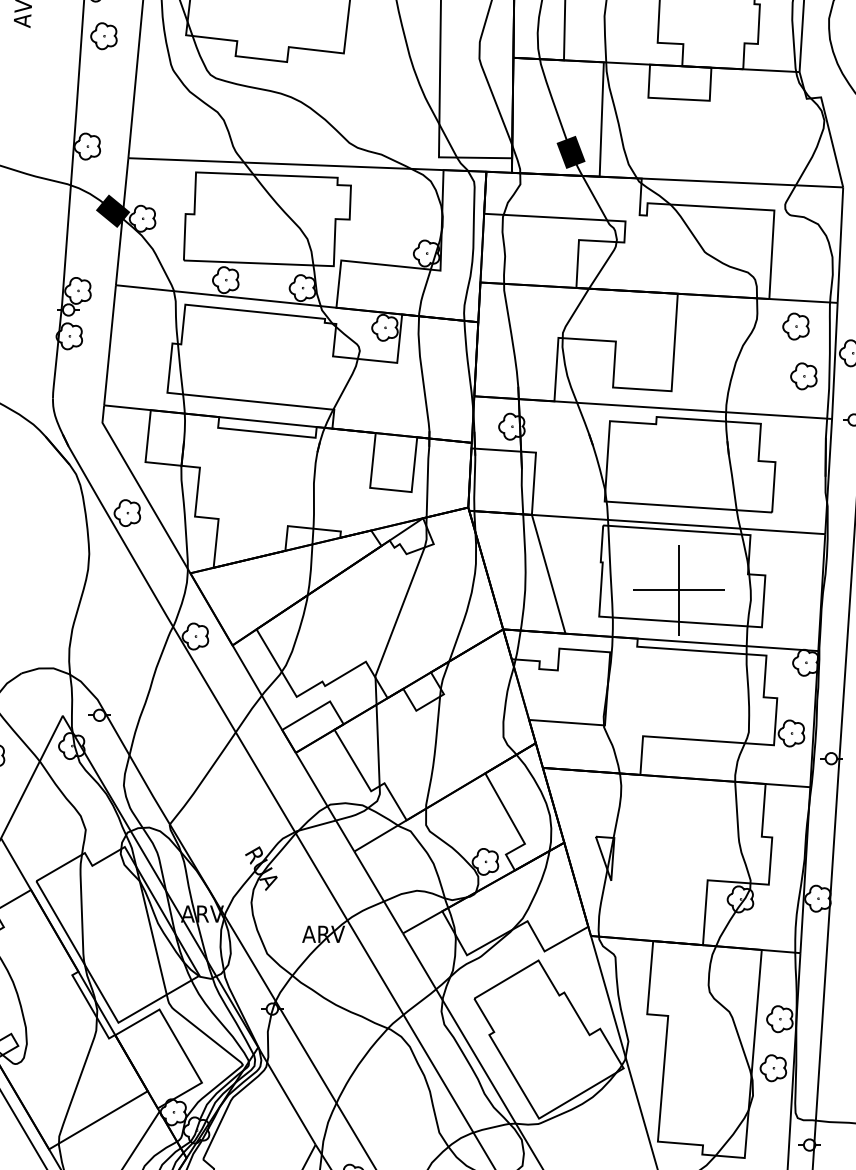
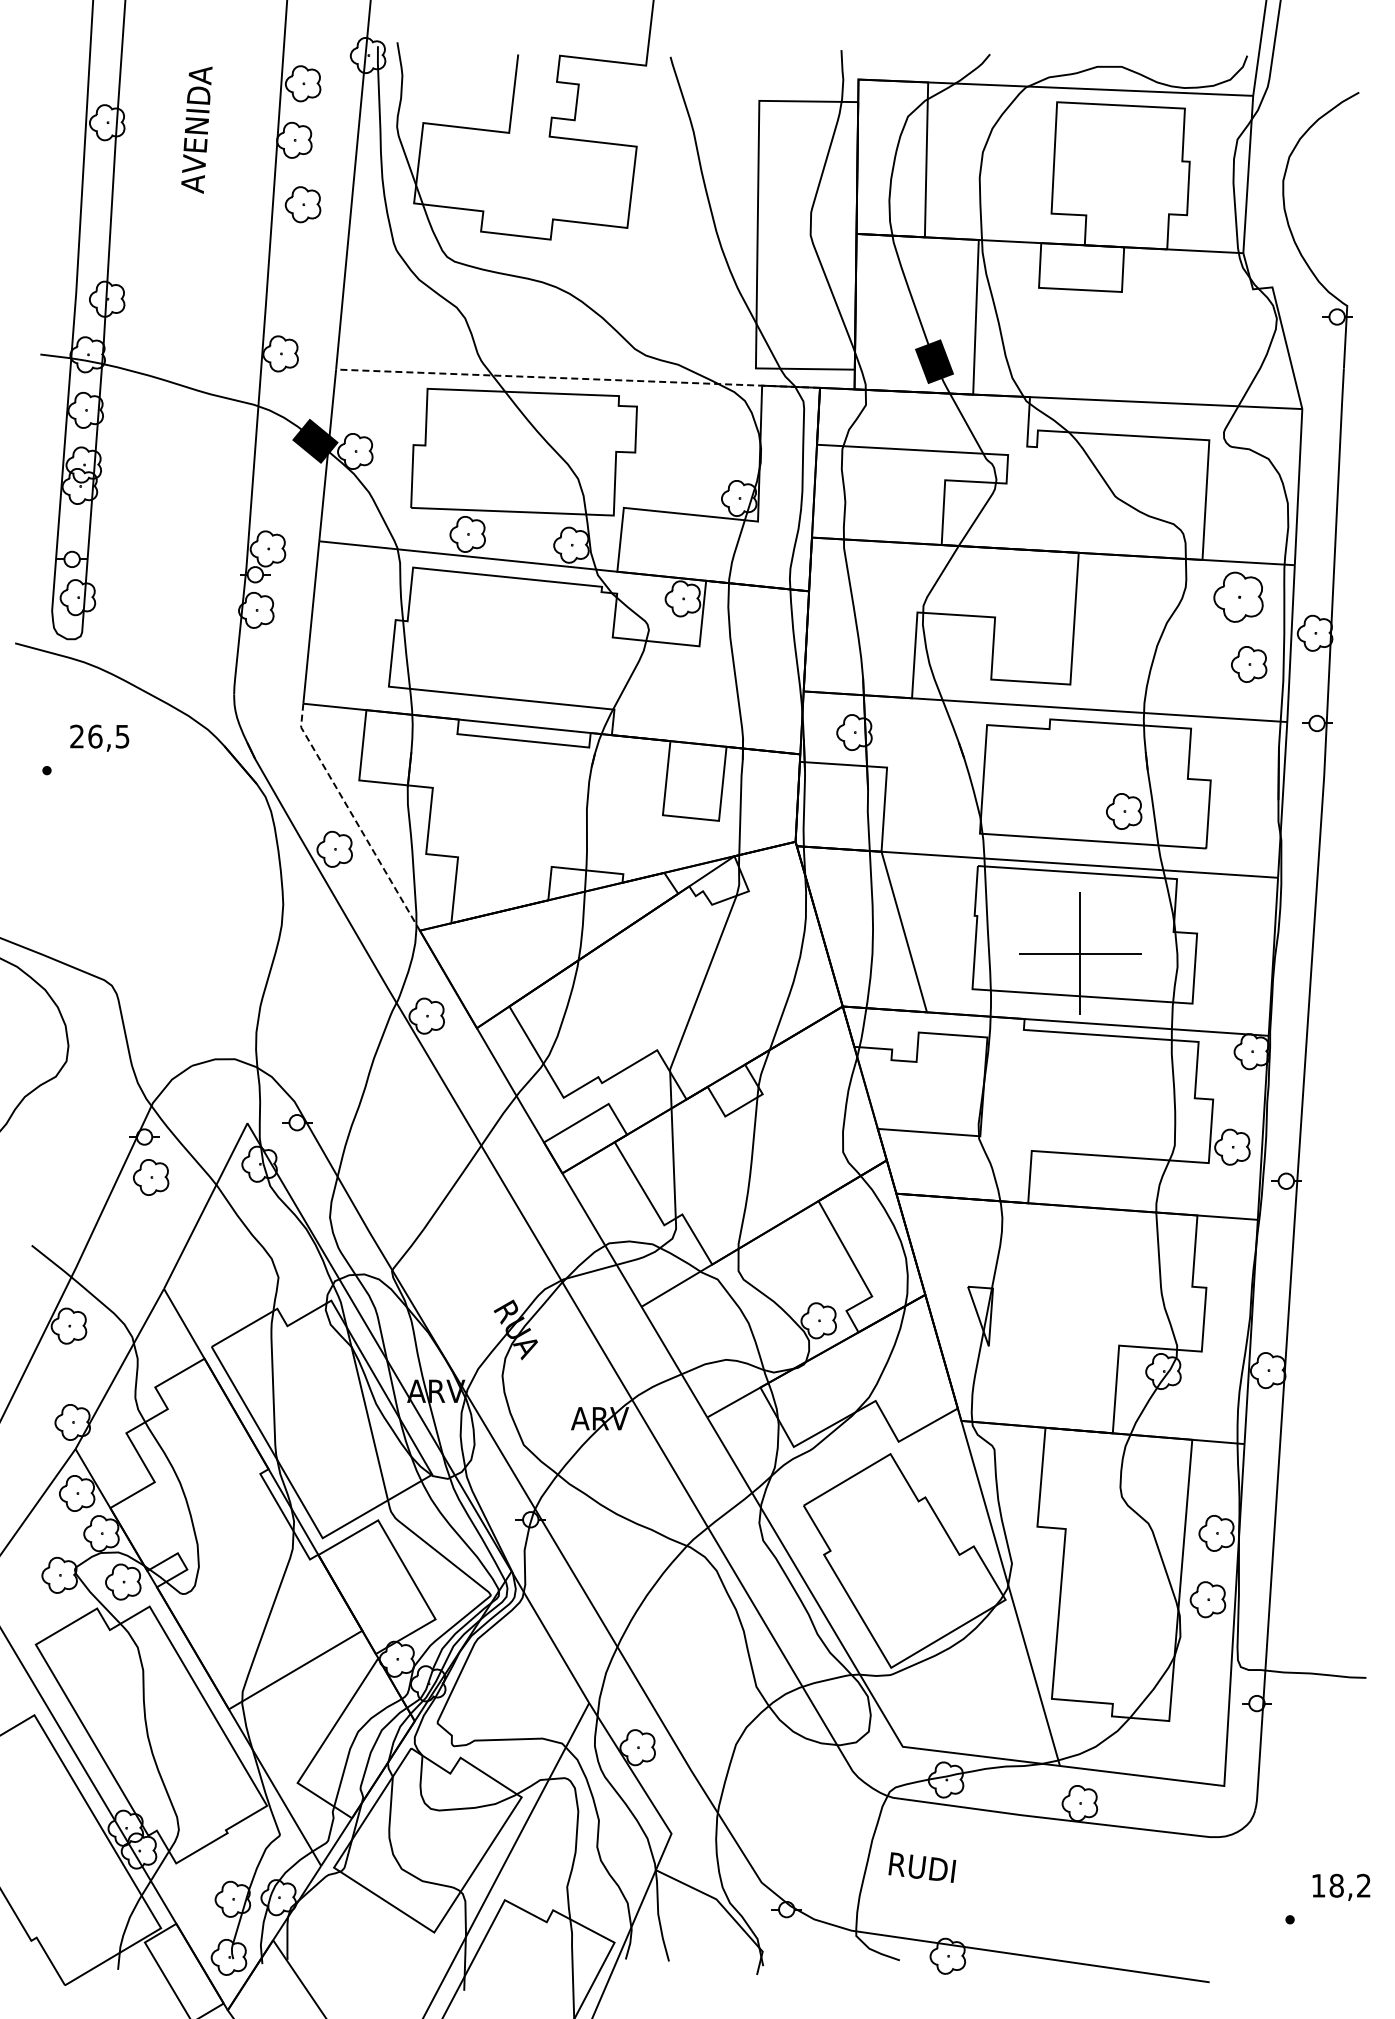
line: (307, 164) -> (578, 378), solid -> dashed
part: (795, 326) -> (1238, 596), size x1.4
part: (711, 485) -> (1124, 811), added
line: (141, 490) -> (354, 818), solid -> dashed

